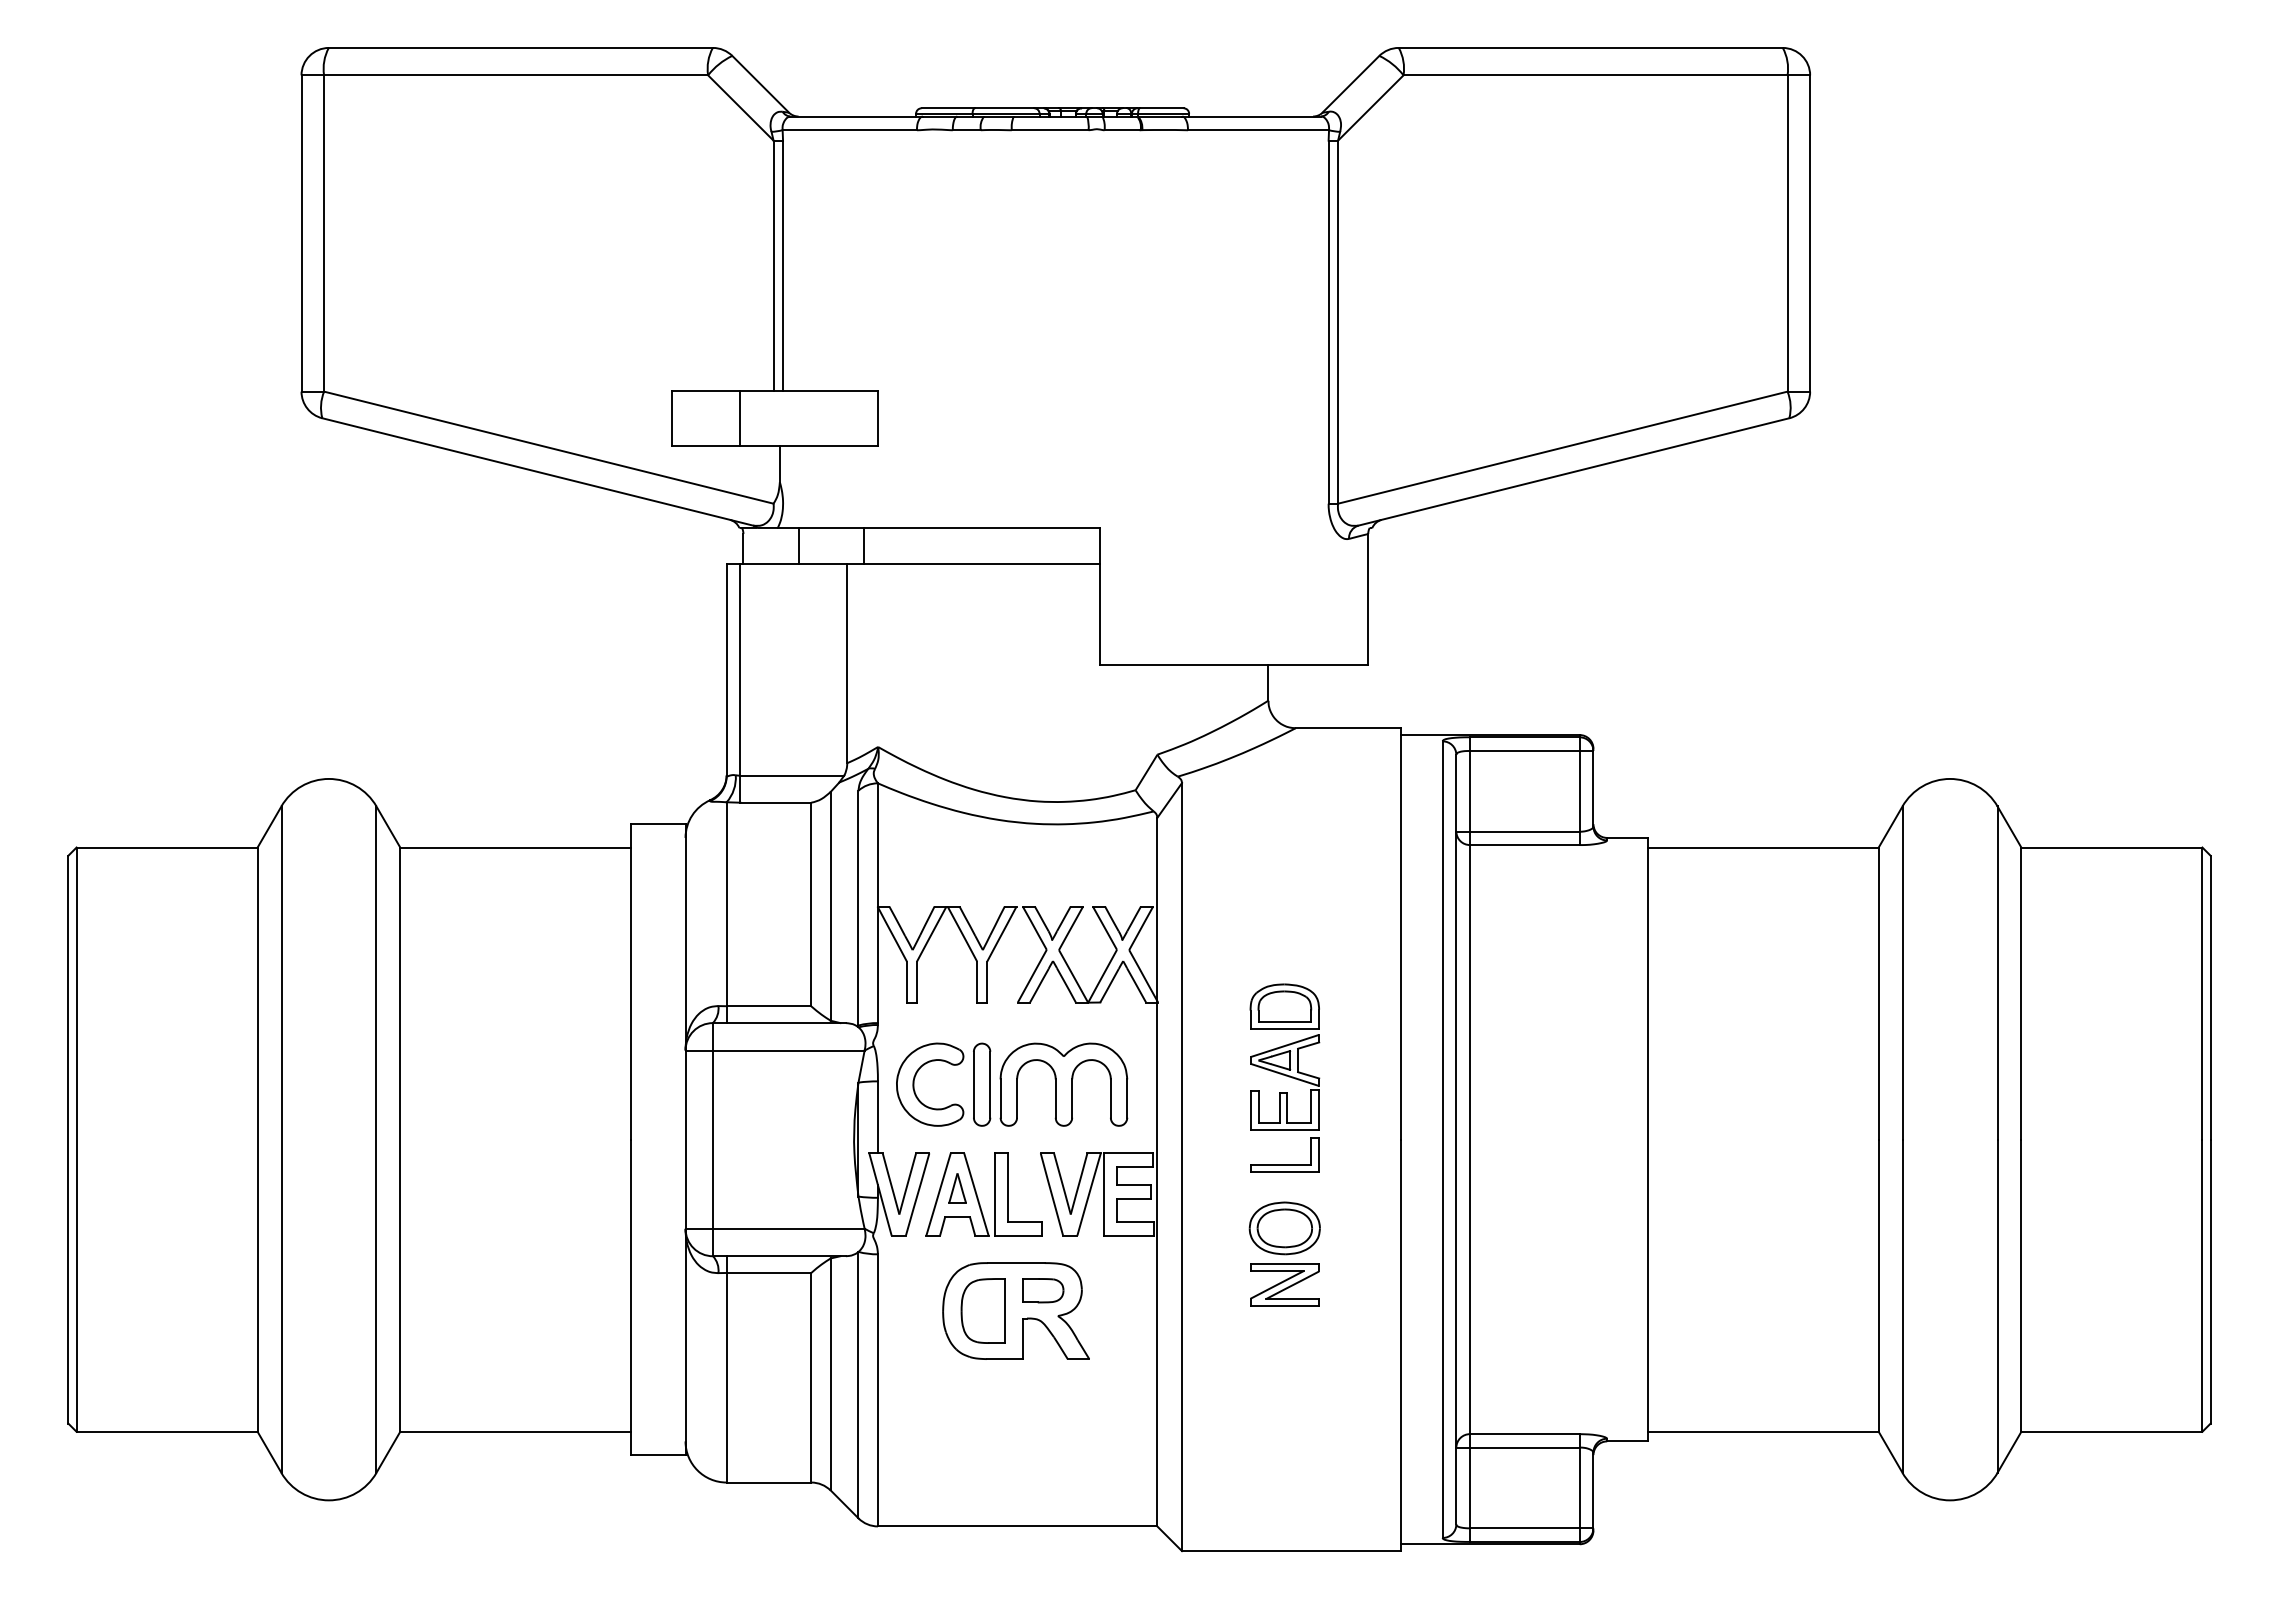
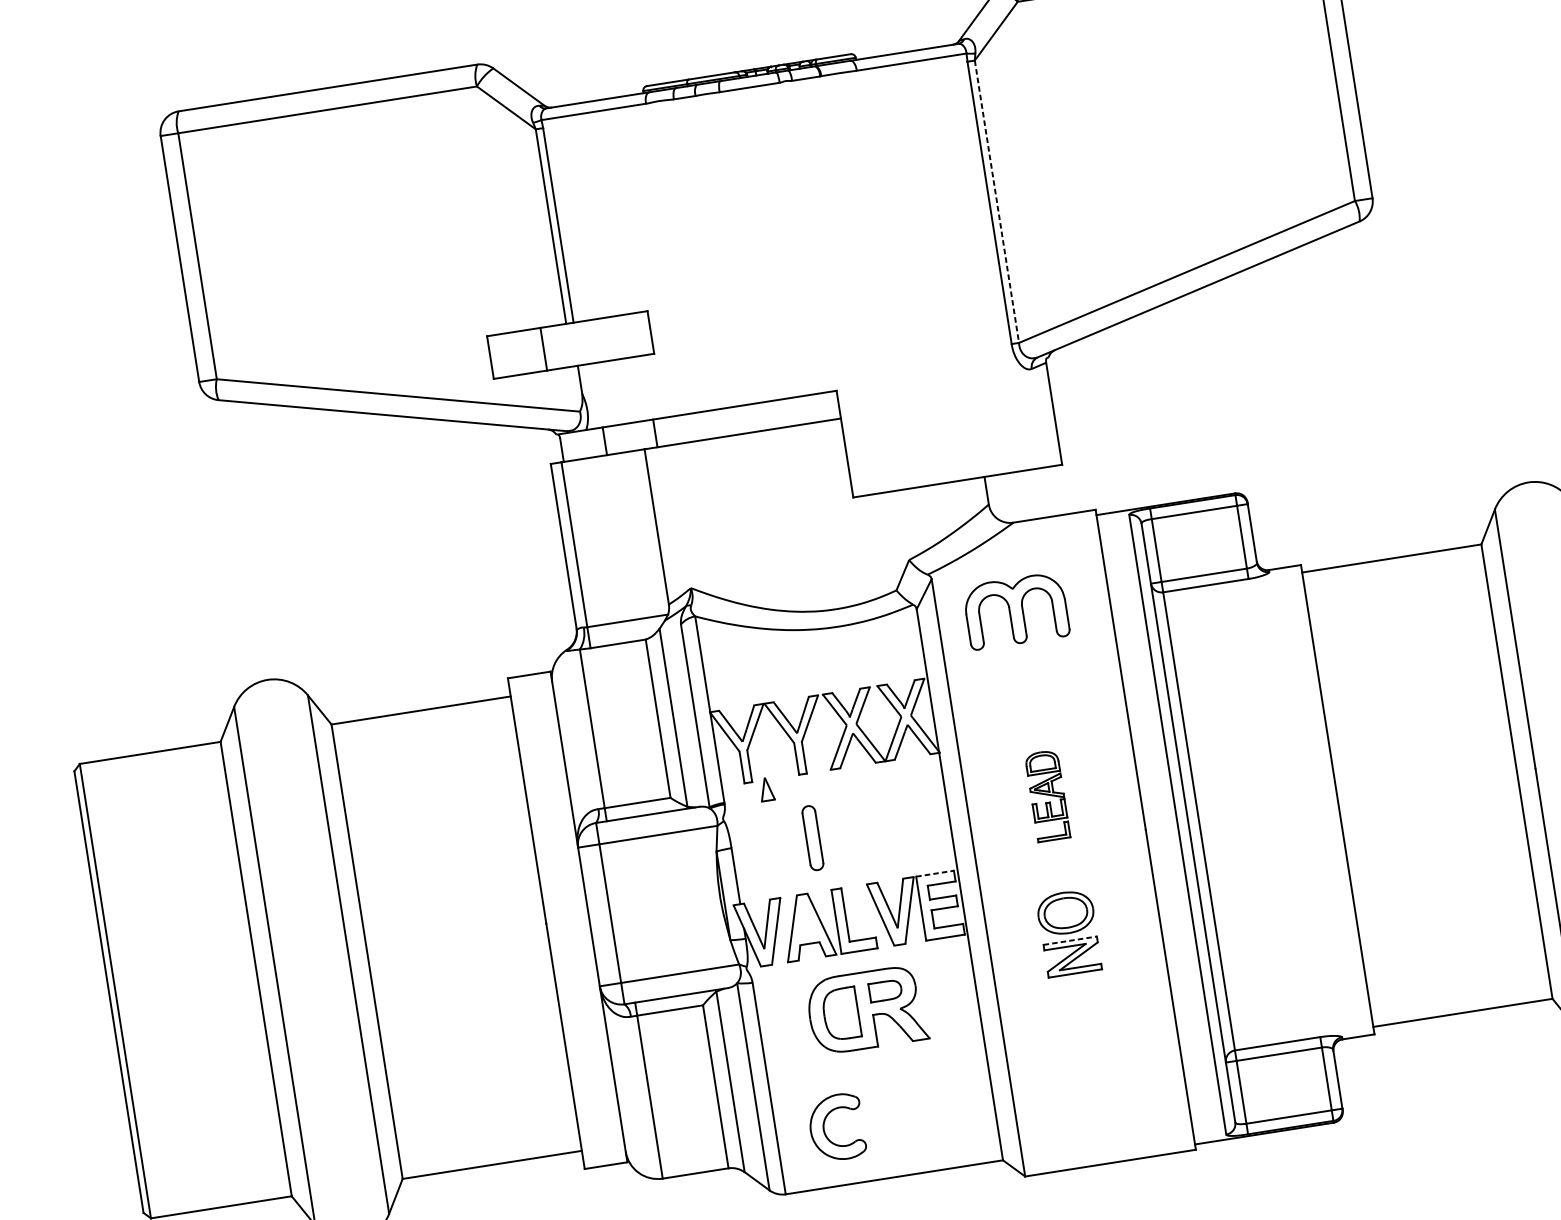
line: (1338, 322) -> (997, 201), solid -> dashed
part: (1284, 1077) -> (1047, 795), size x0.6
part: (914, 1084) -> (824, 1129), moved
part: (1063, 1084) -> (1015, 610), moved
line: (1128, 1153) -> (935, 873), solid -> dashed
part: (957, 1188) -> (766, 789), moved
line: (1285, 1264) -> (1070, 941), solid -> dashed

